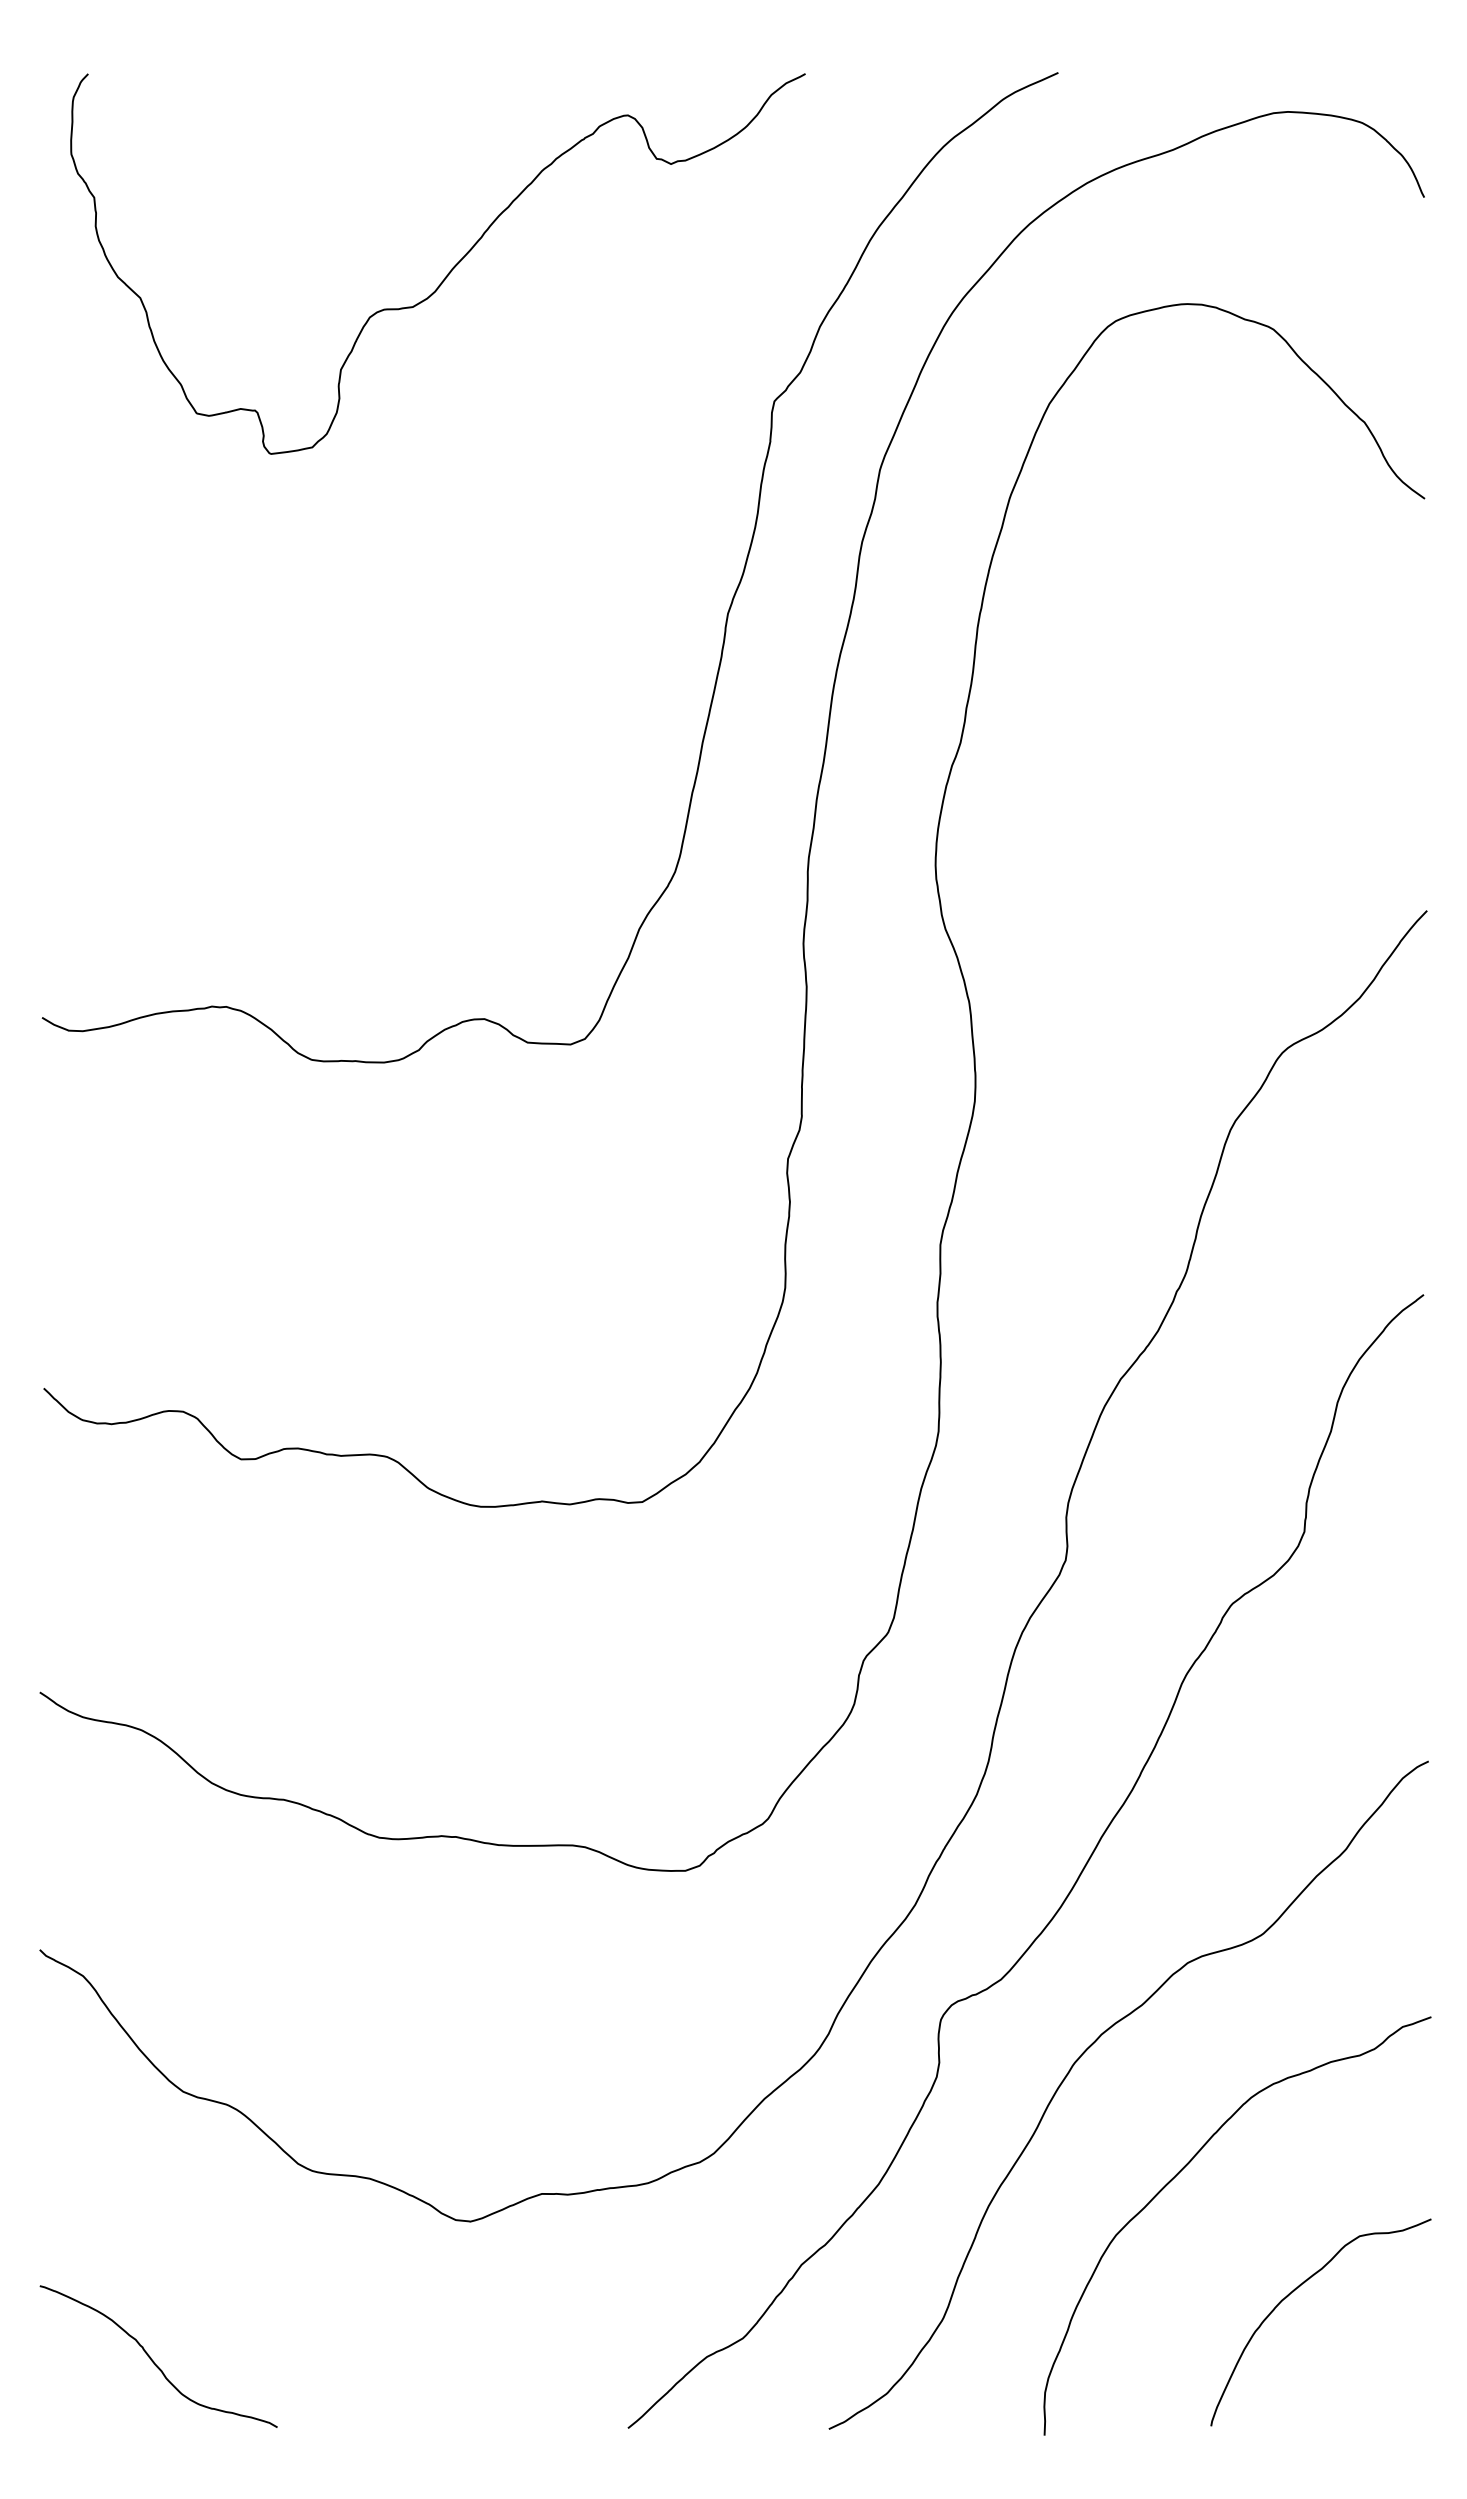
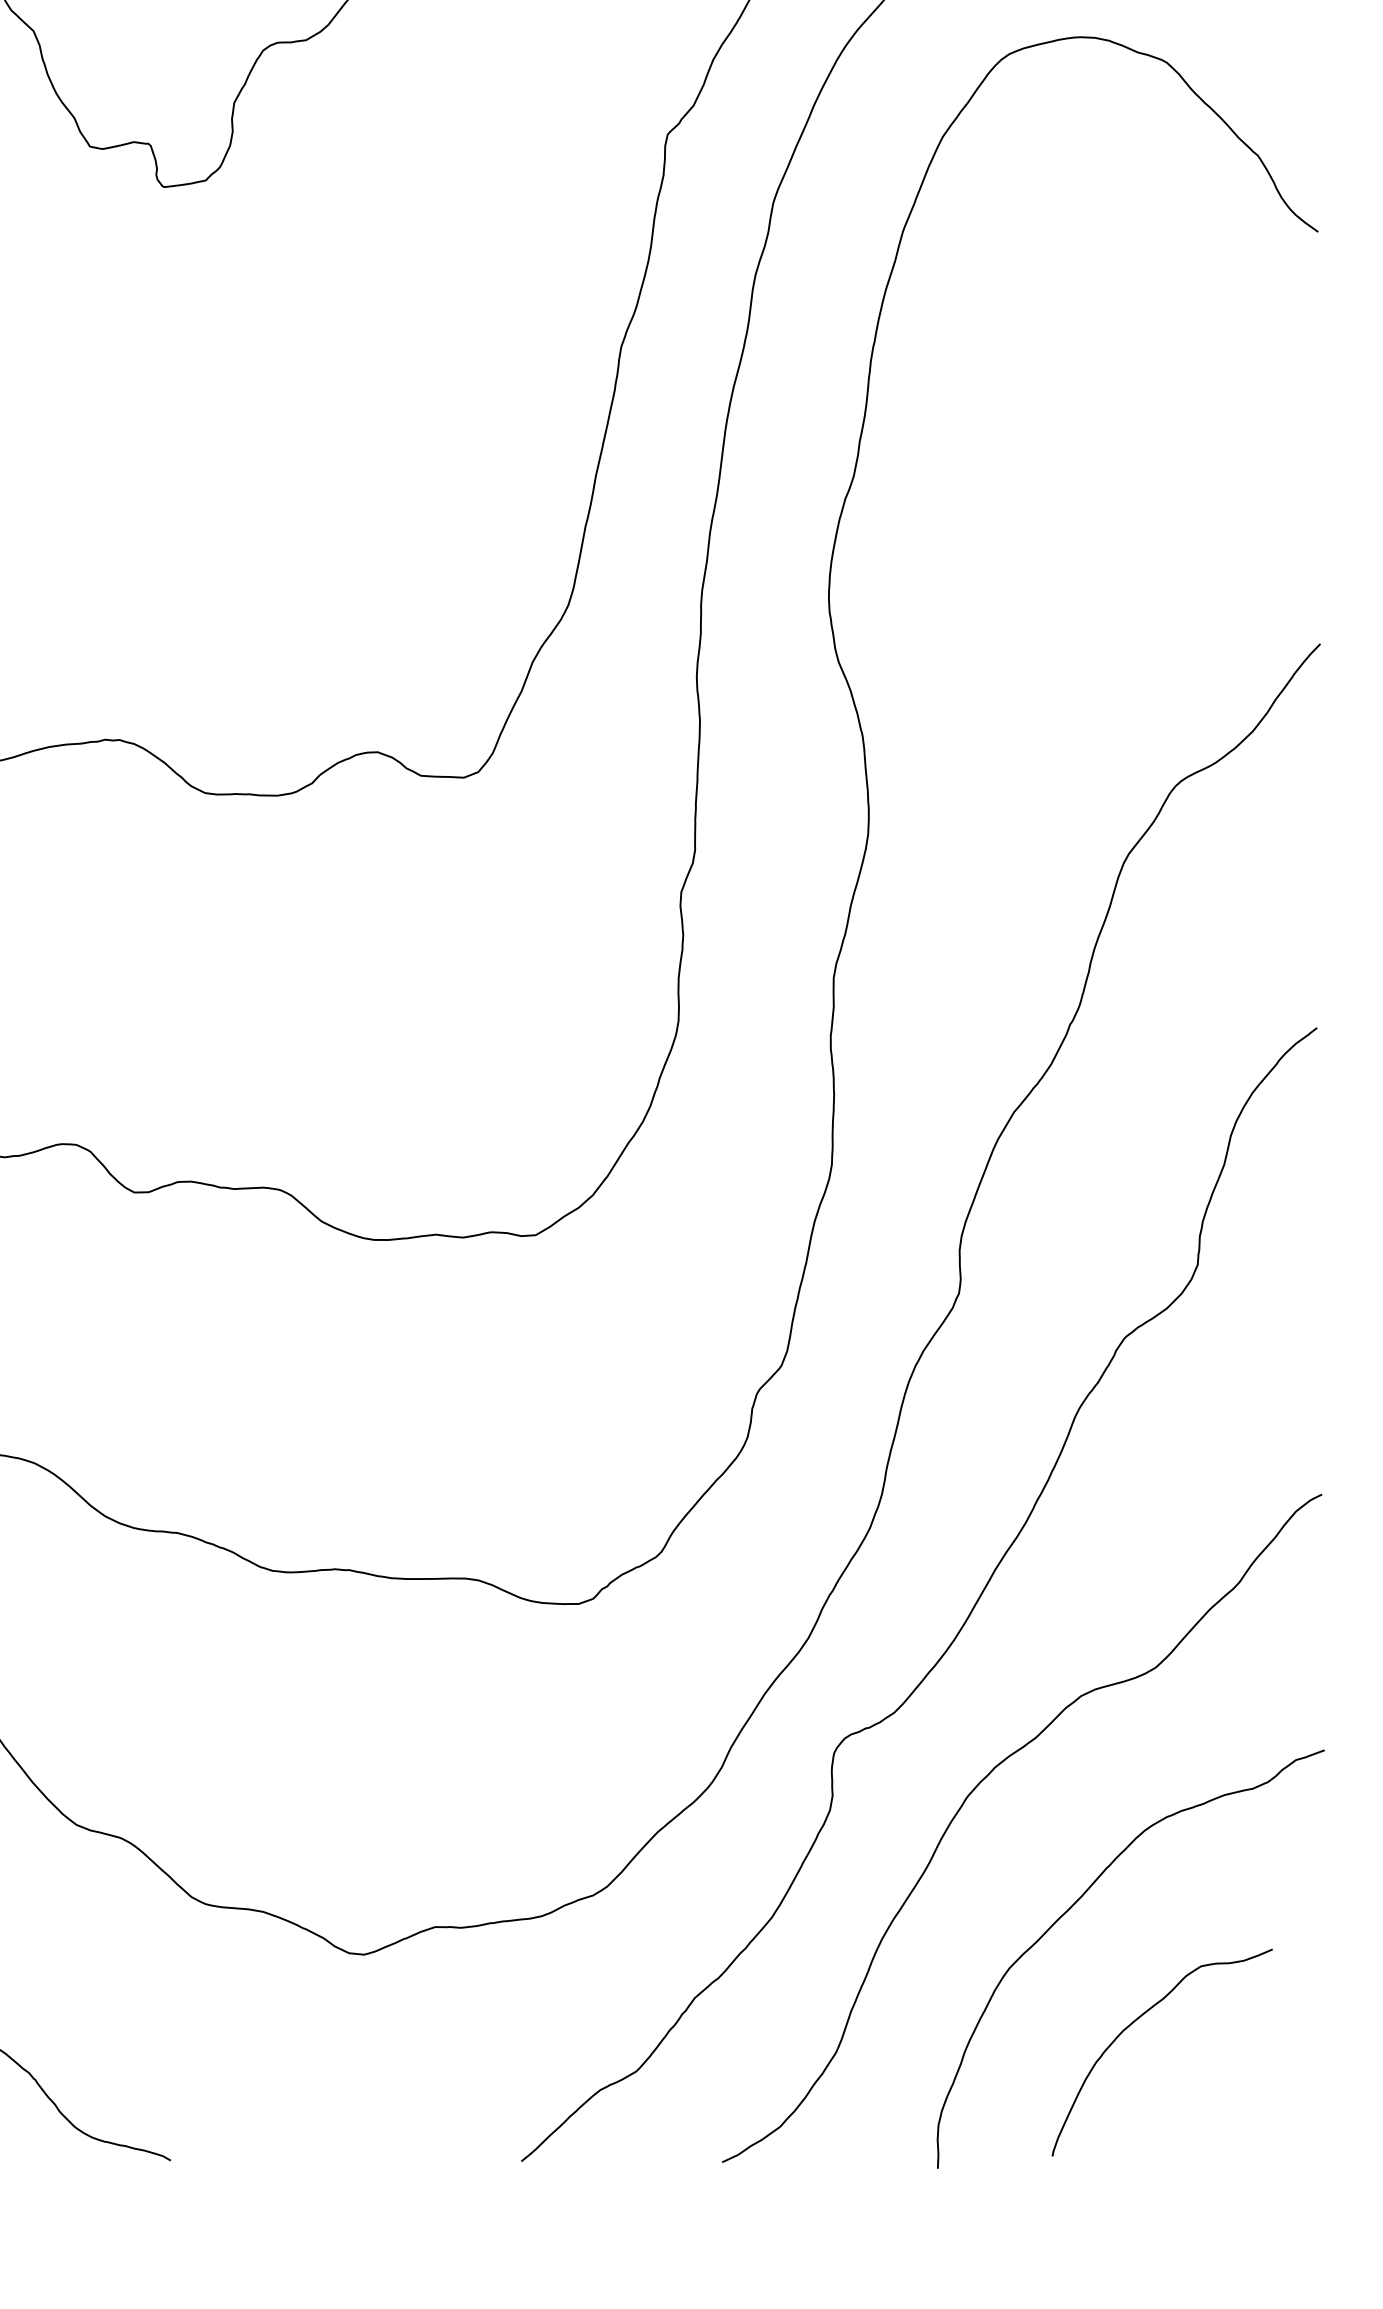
curve: (1293, 2292) -> (1134, 2022), moved

